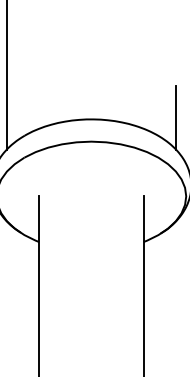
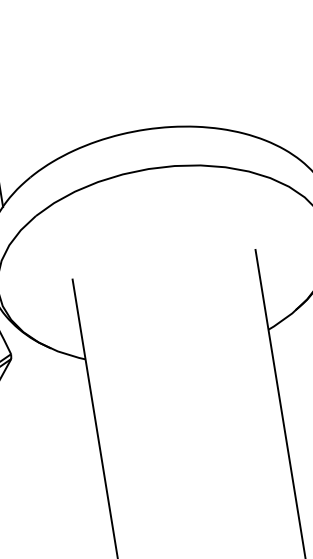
line: (175, 117) -> (288, 102), removed

